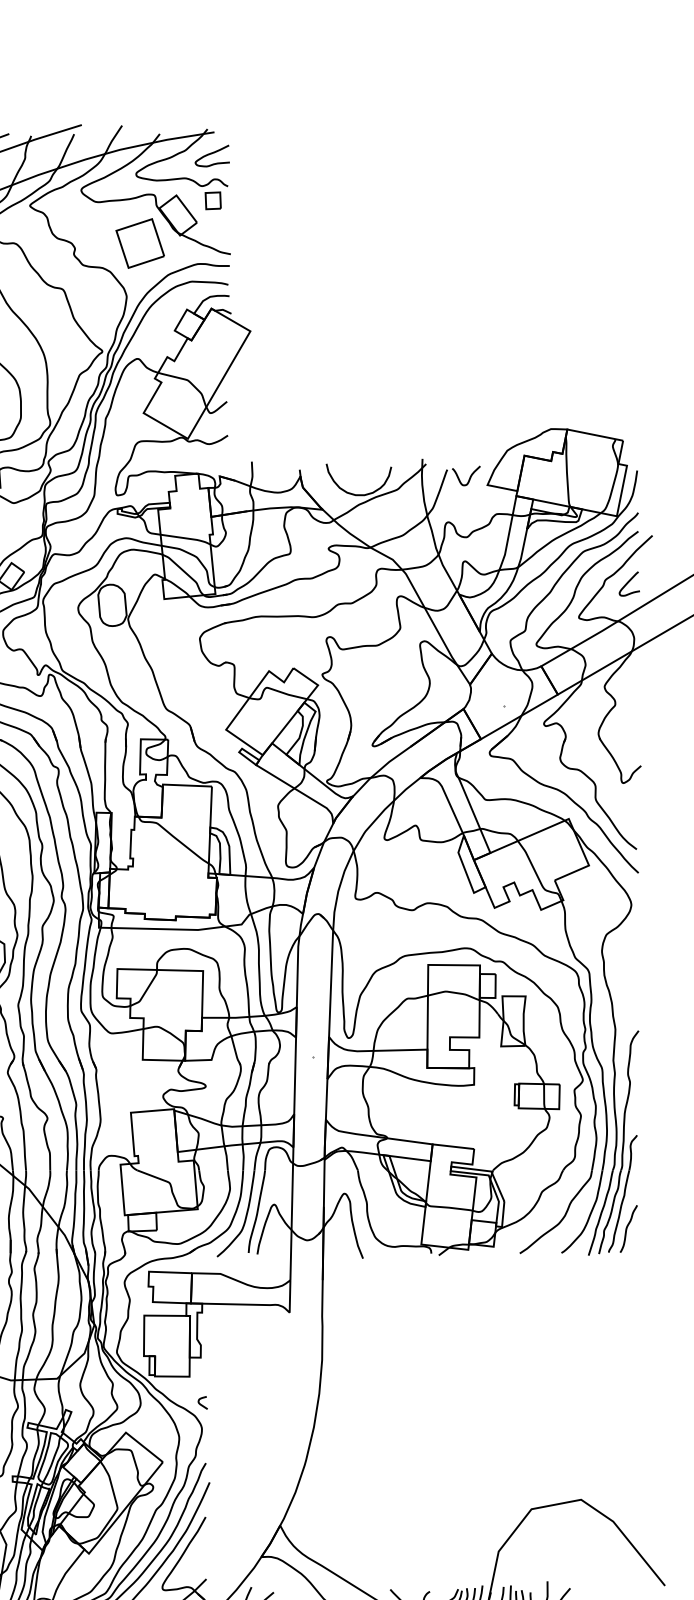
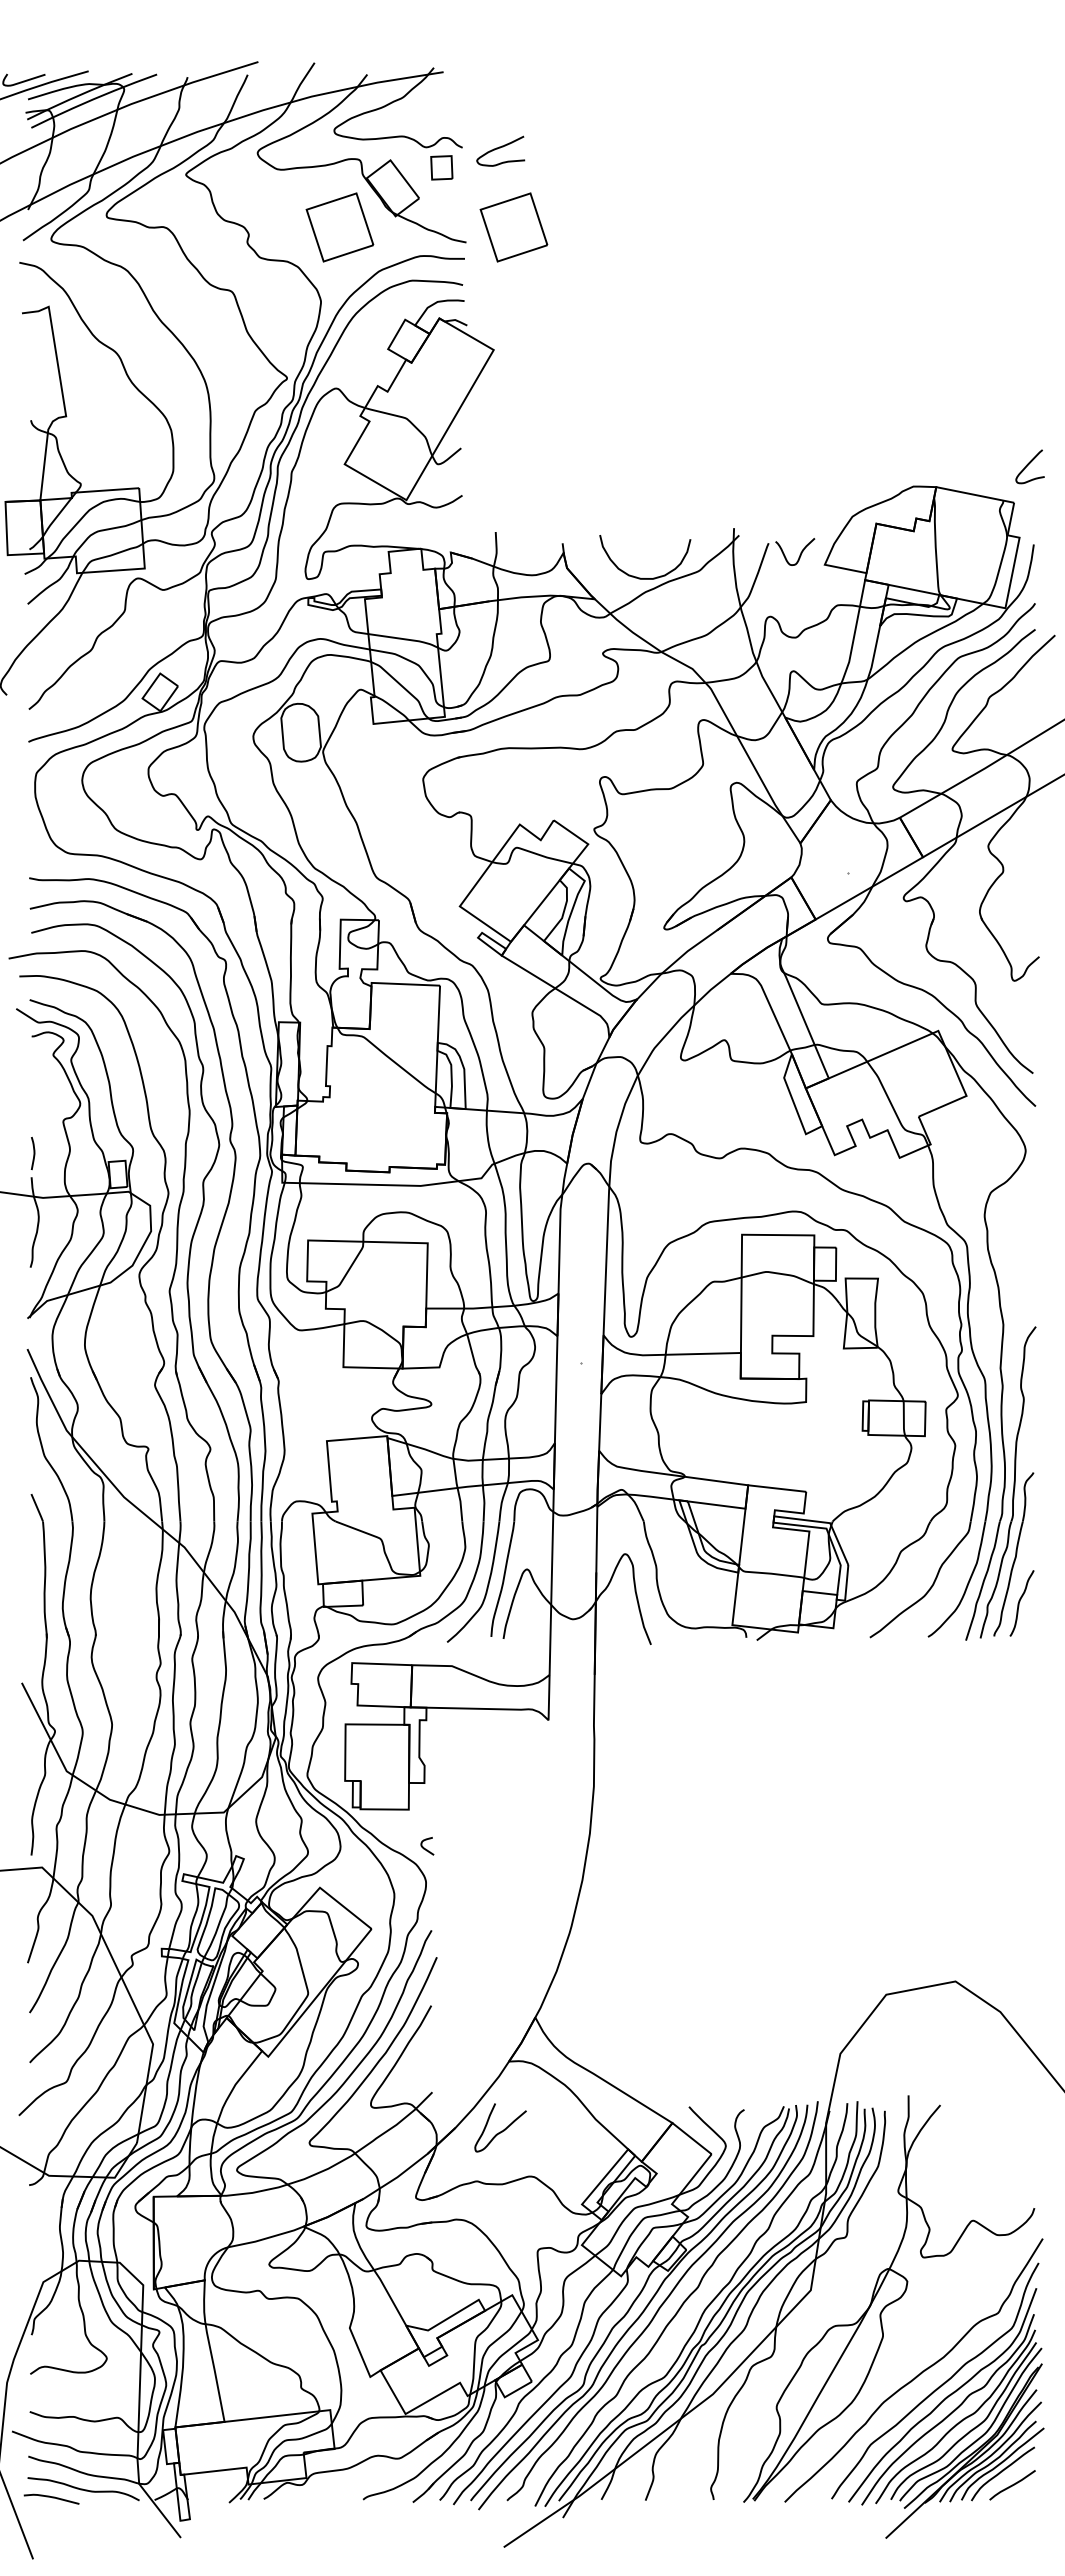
curve: (212, 154) -> (500, 148), moved
part: (264, 243) -> (513, 227), added
curve: (628, 583) -> (1028, 465), moved

